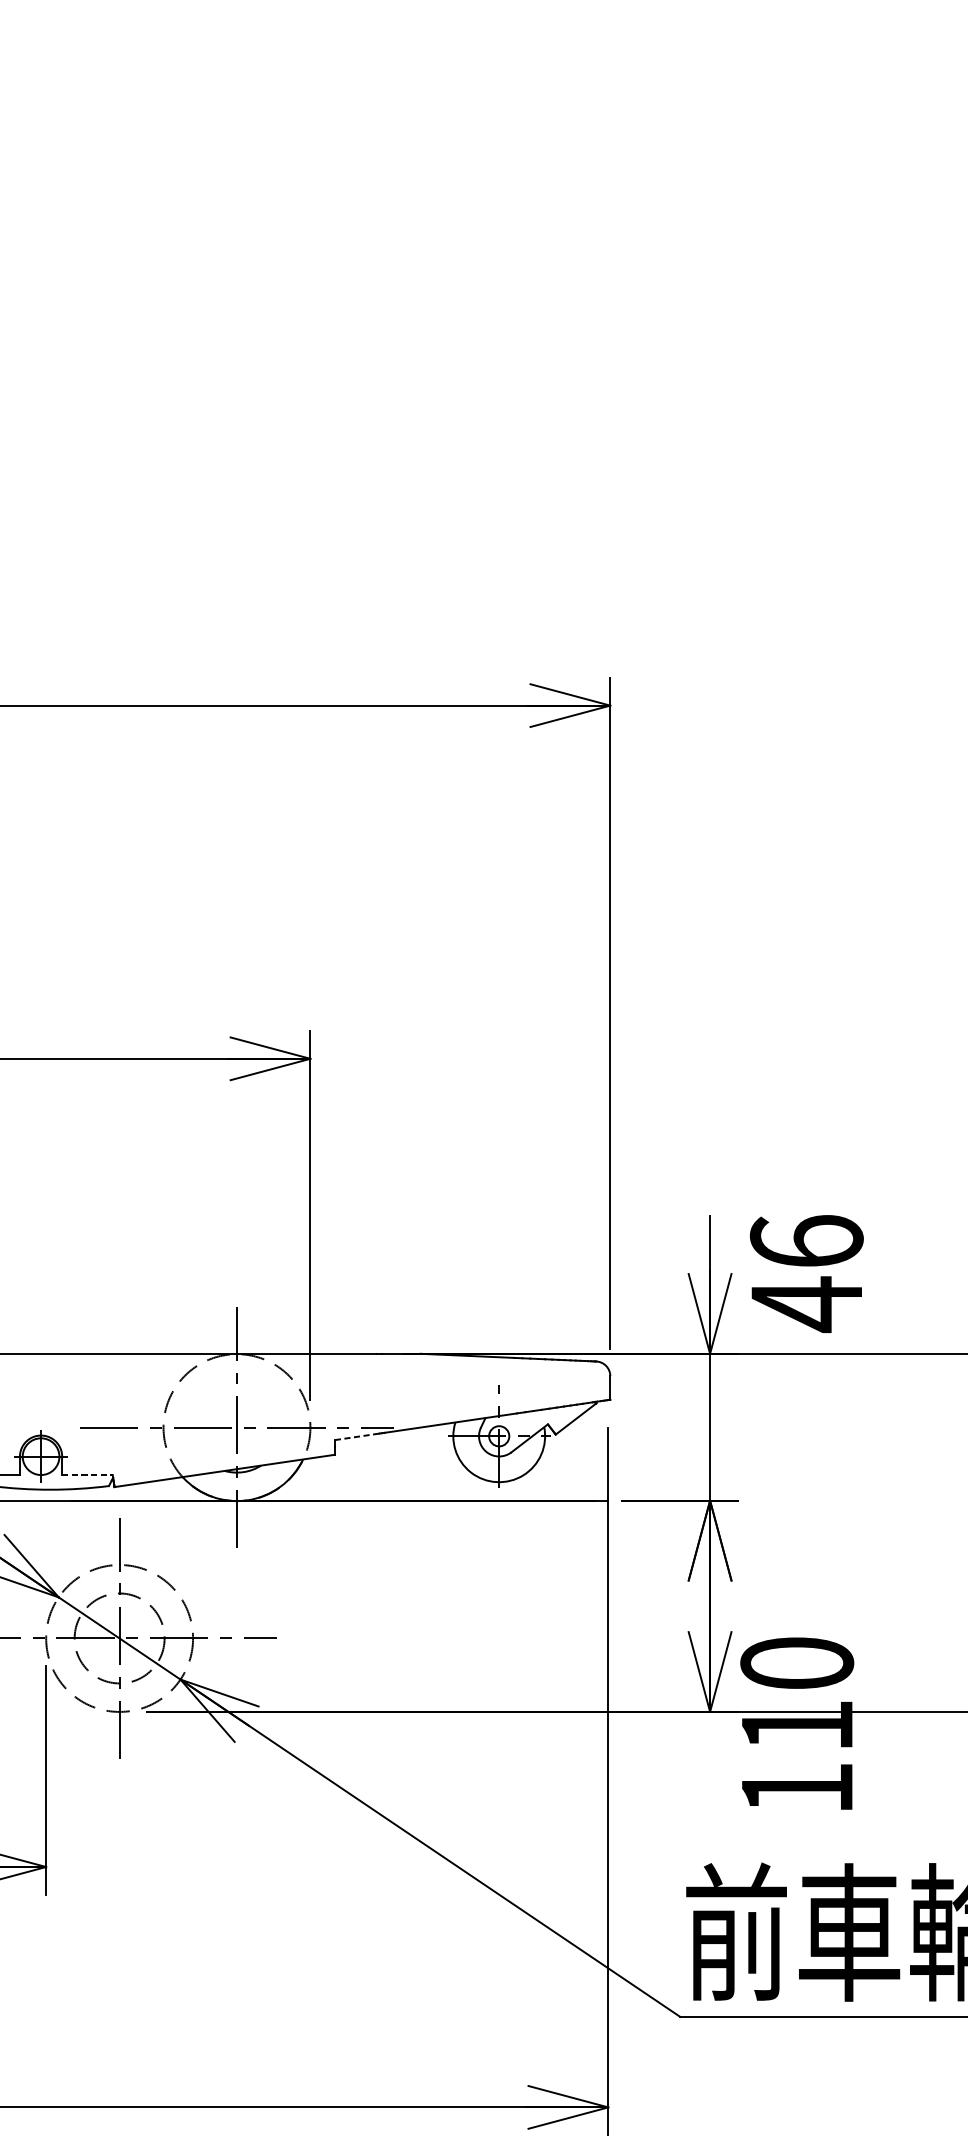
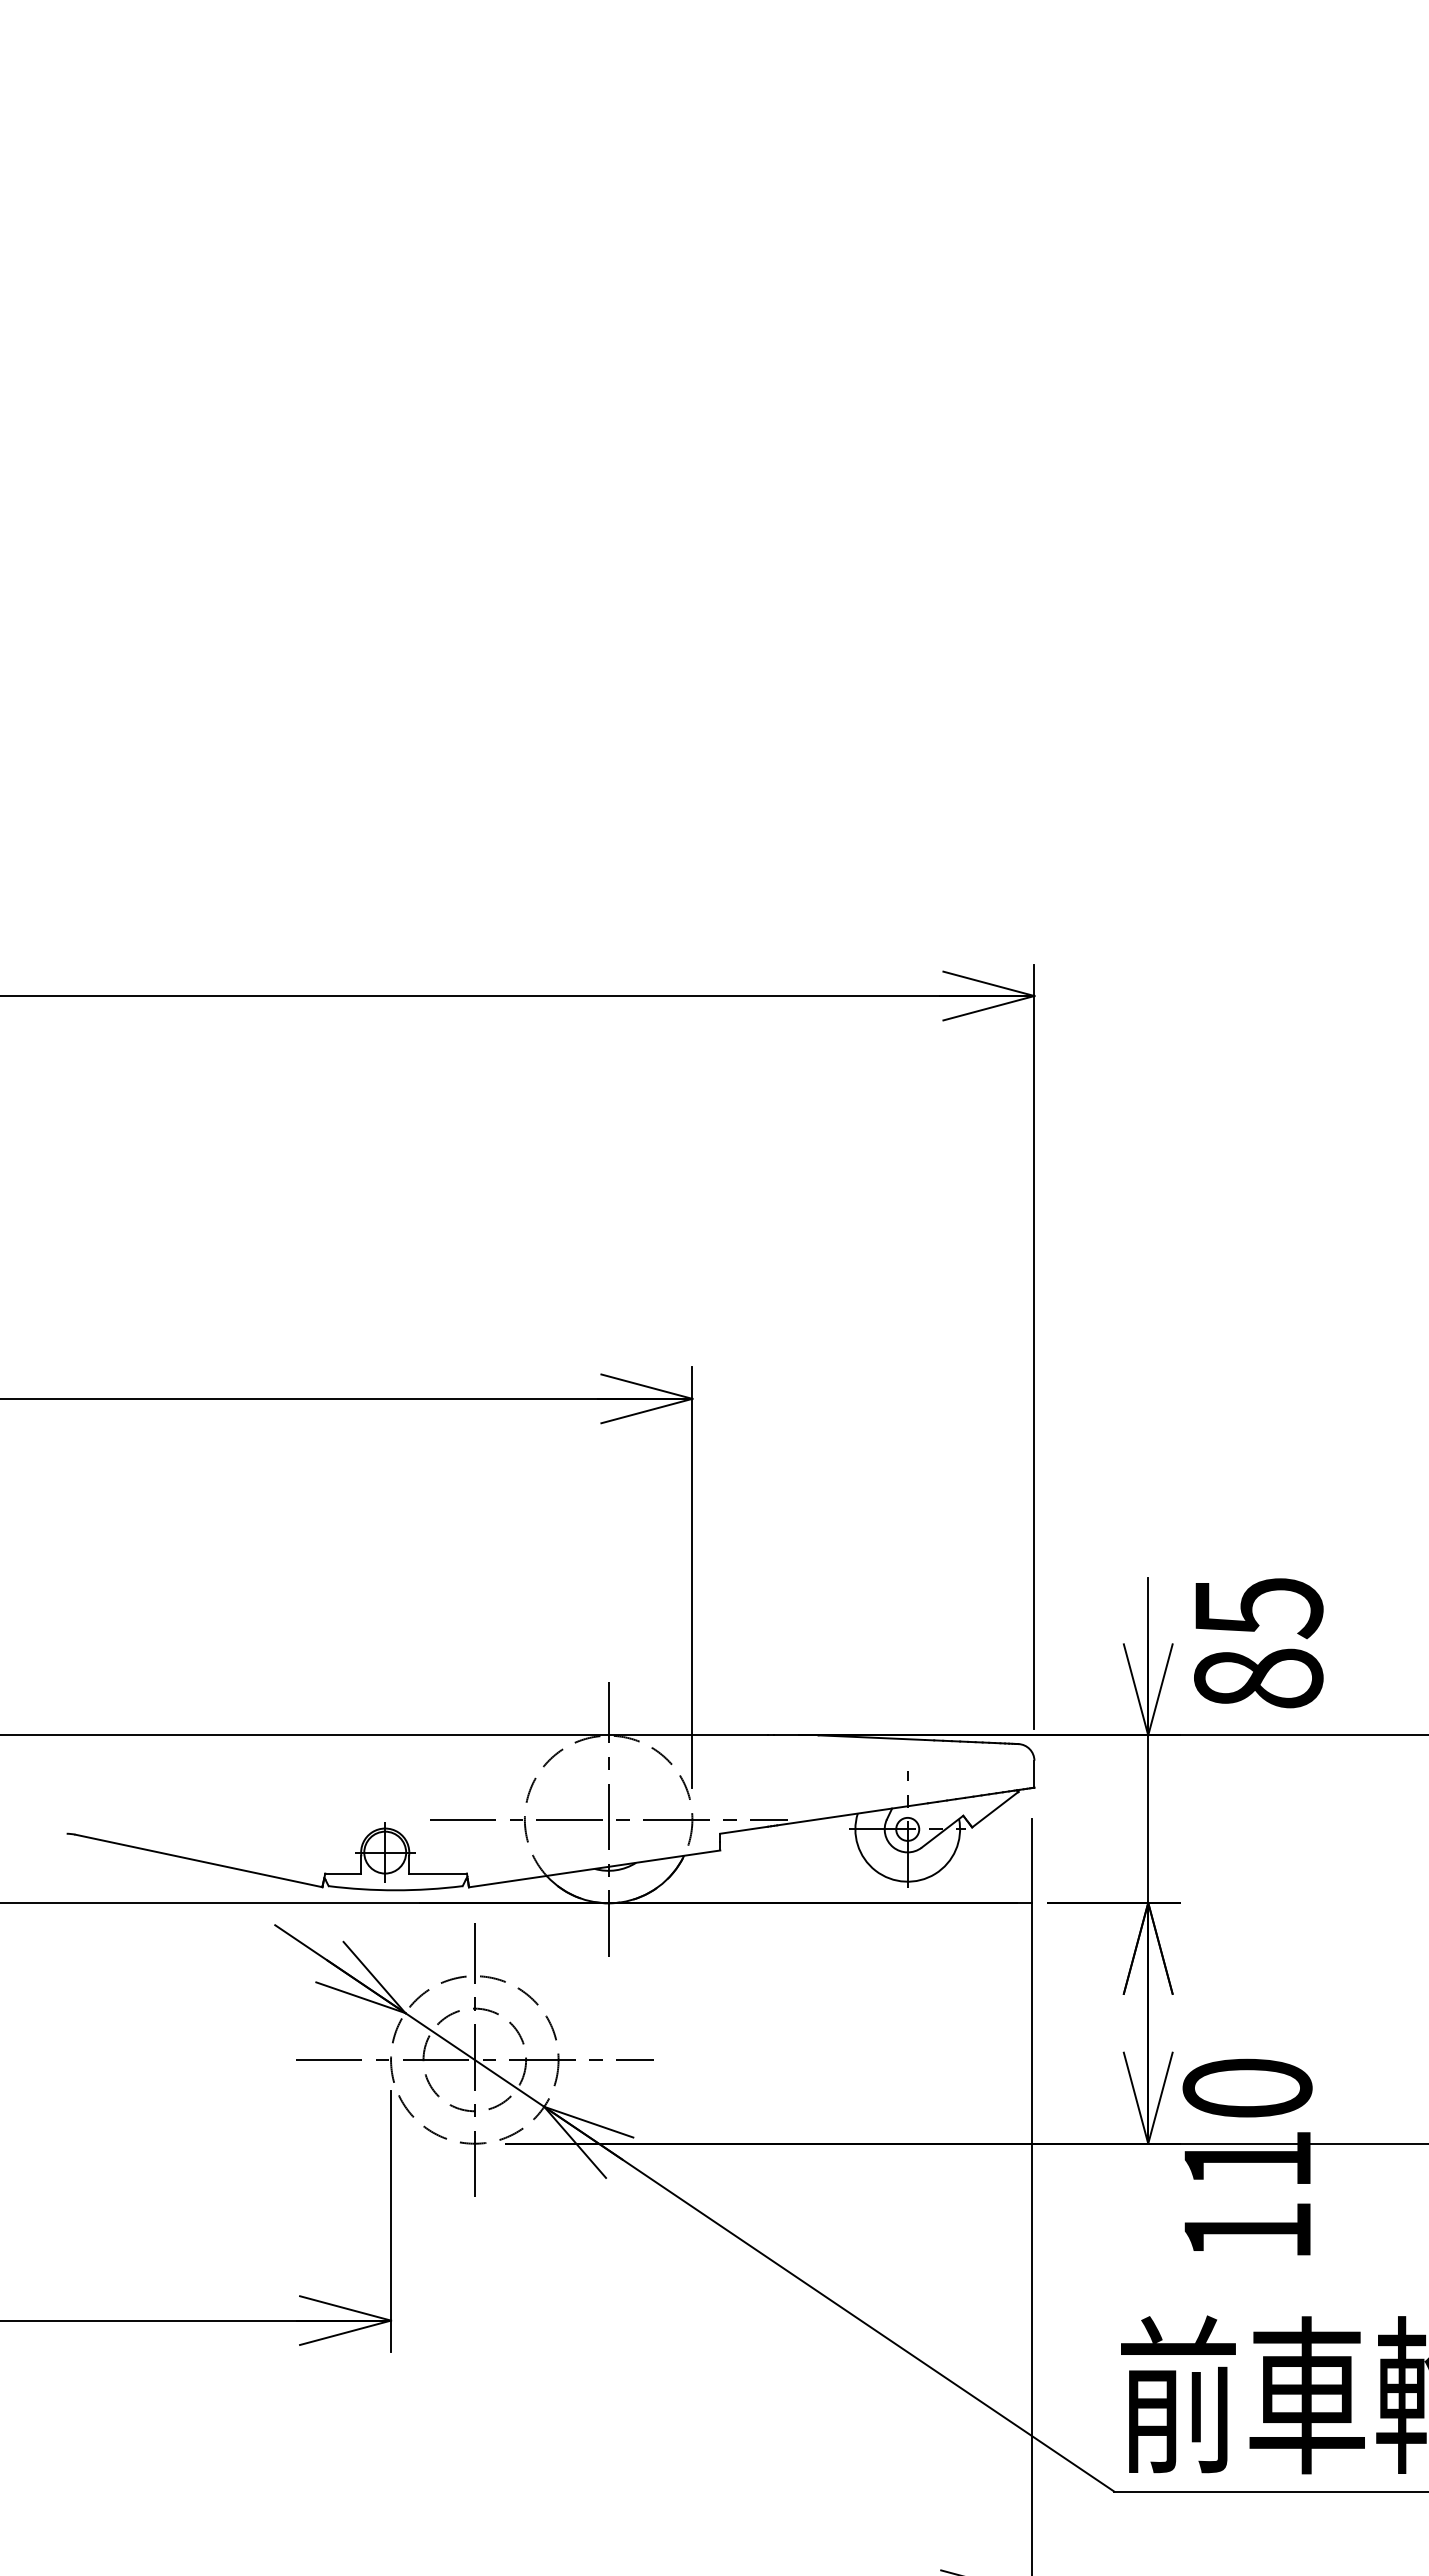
text: (806, 1274) -> (1258, 1644), 46 -> 85
line: (356, 1437) -> (744, 1830), dashed -> solid
line: (87, 1474) -> (438, 1873), dashed -> solid

